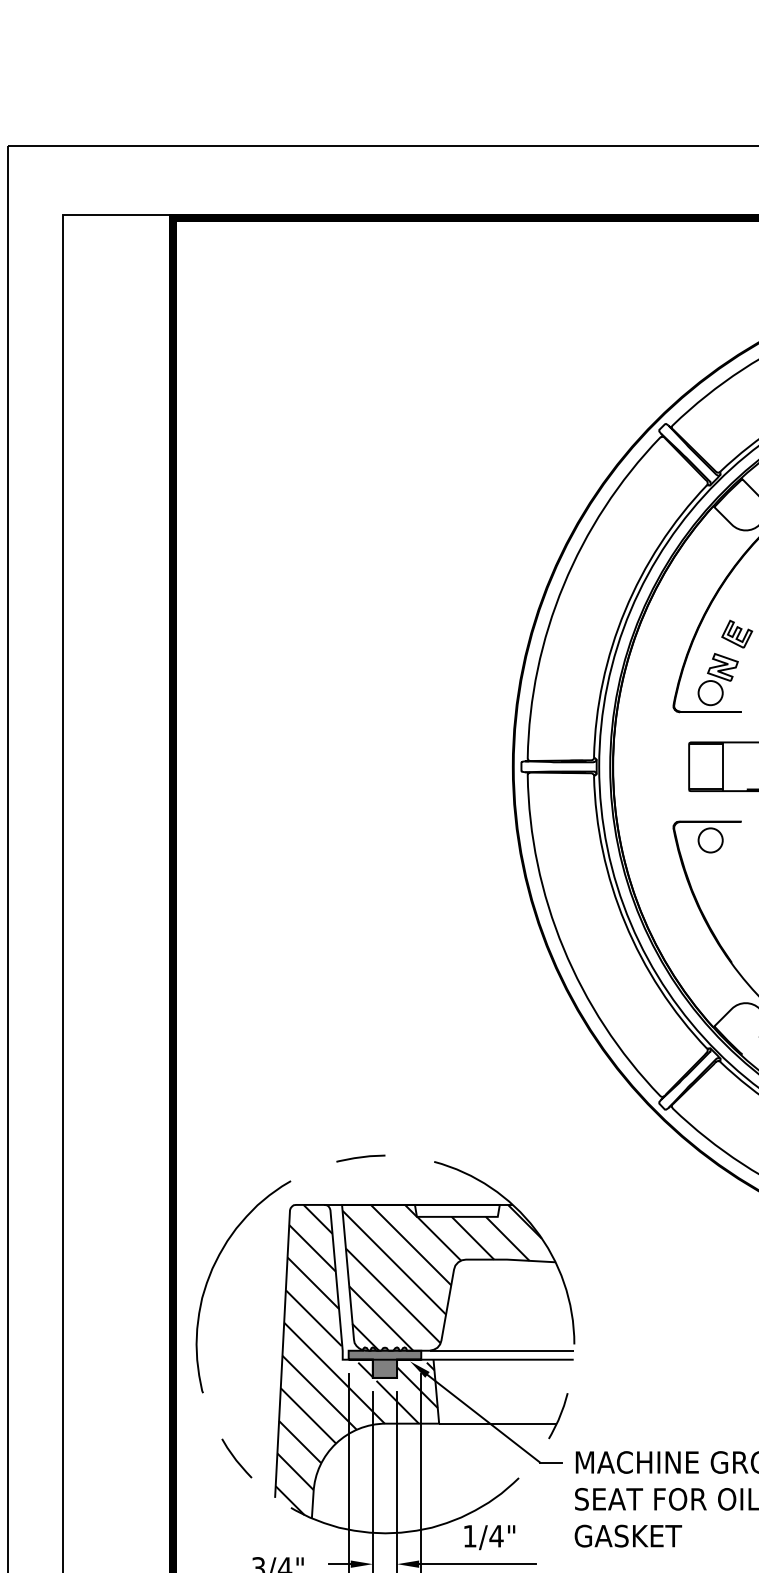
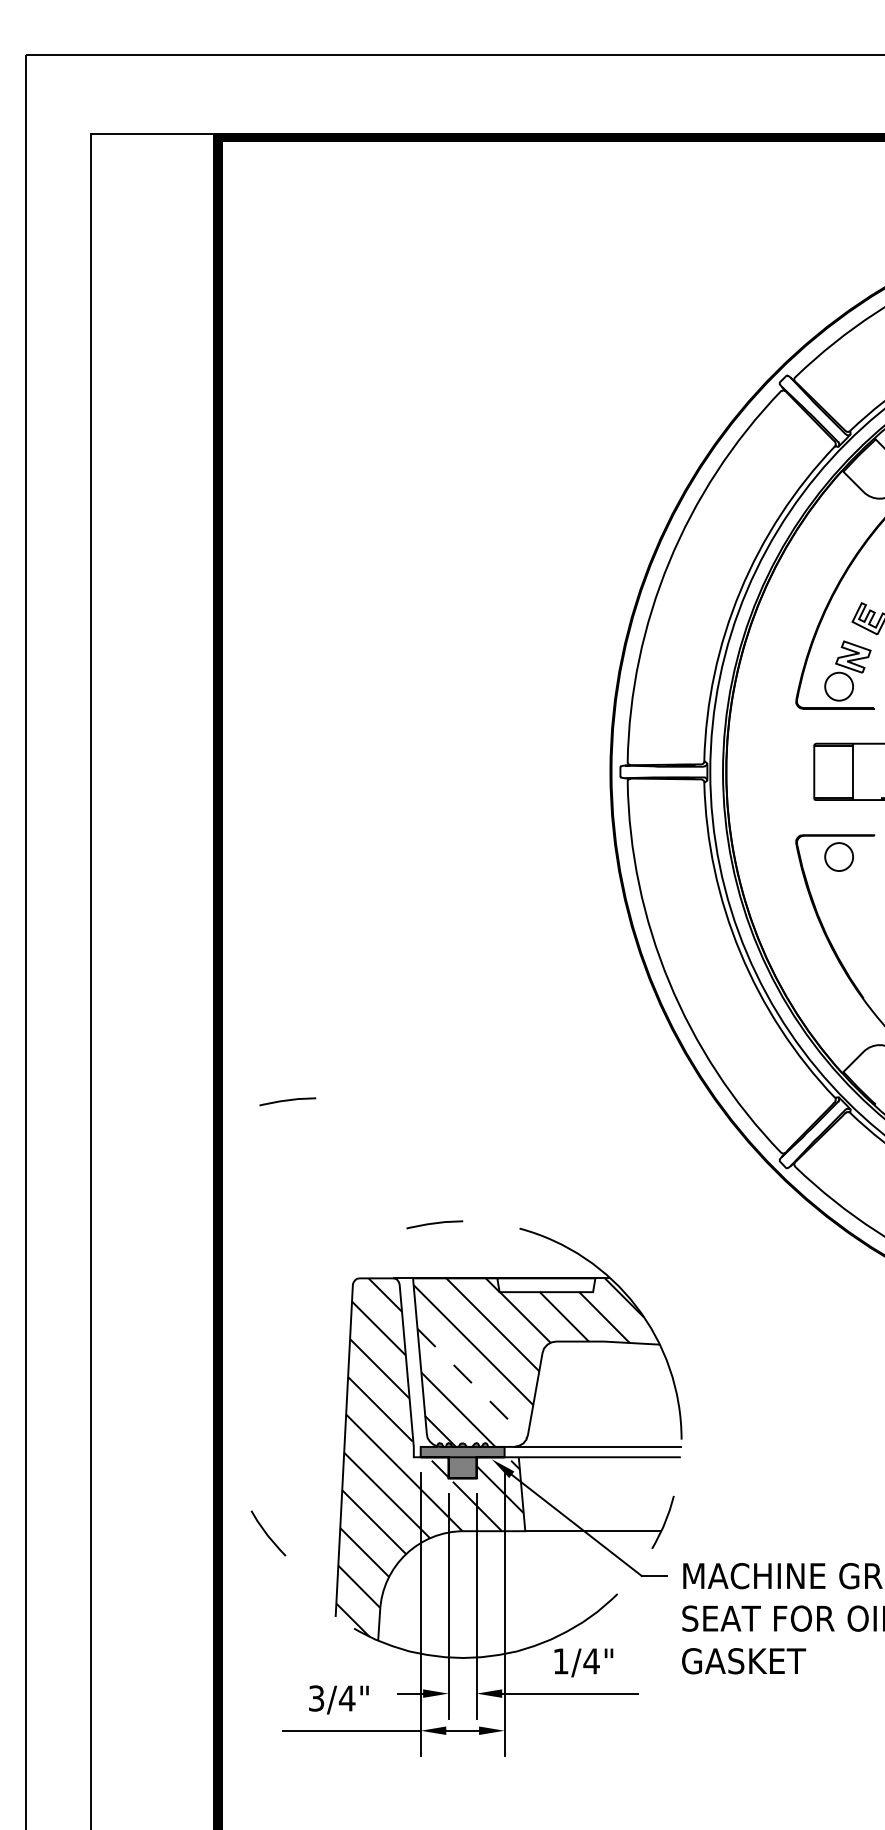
line: (233, 1051) -> (287, 1101), added
curve: (211, 1273) -> (262, 1357), removed
line: (393, 1296) -> (472, 1384), solid -> dashed
line: (236, 1458) -> (267, 1533), moved

